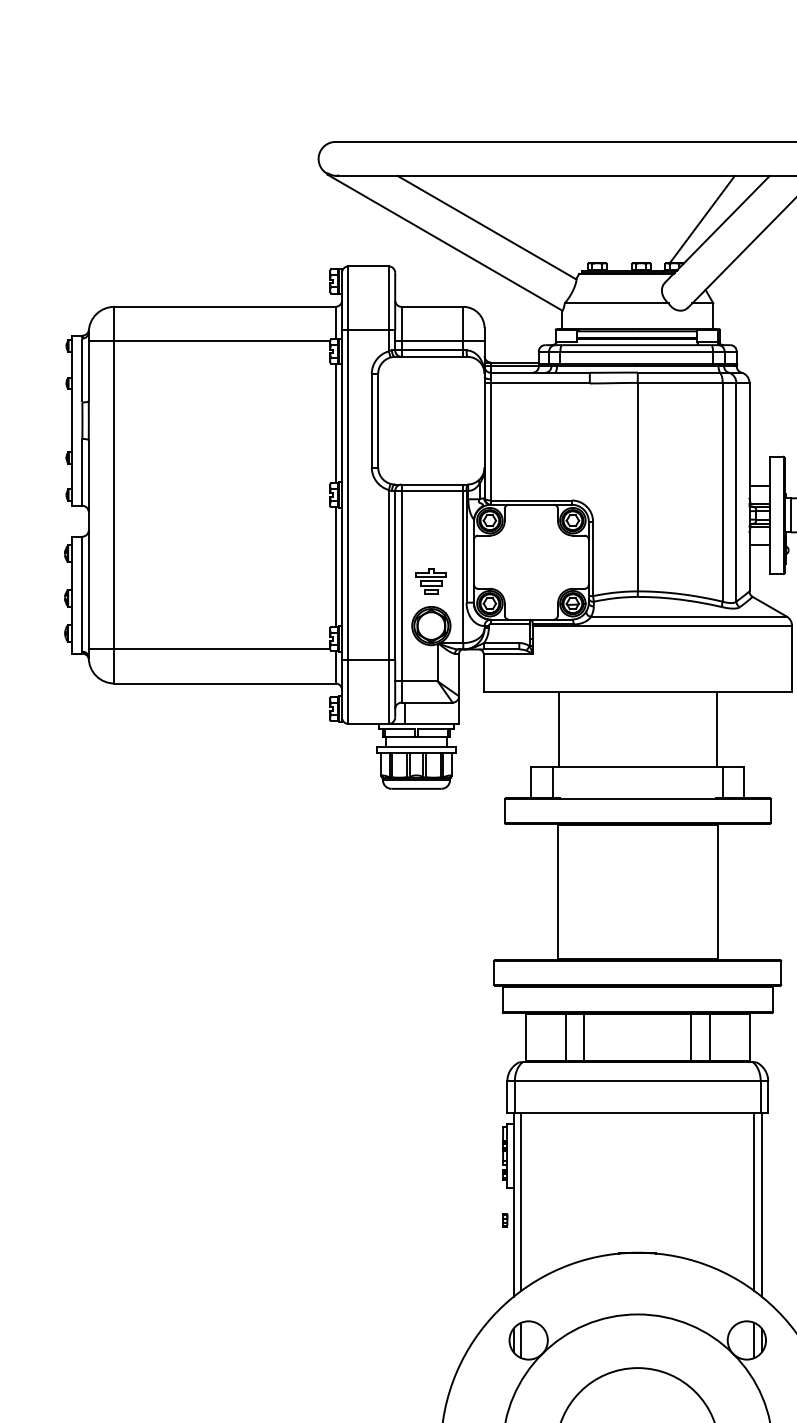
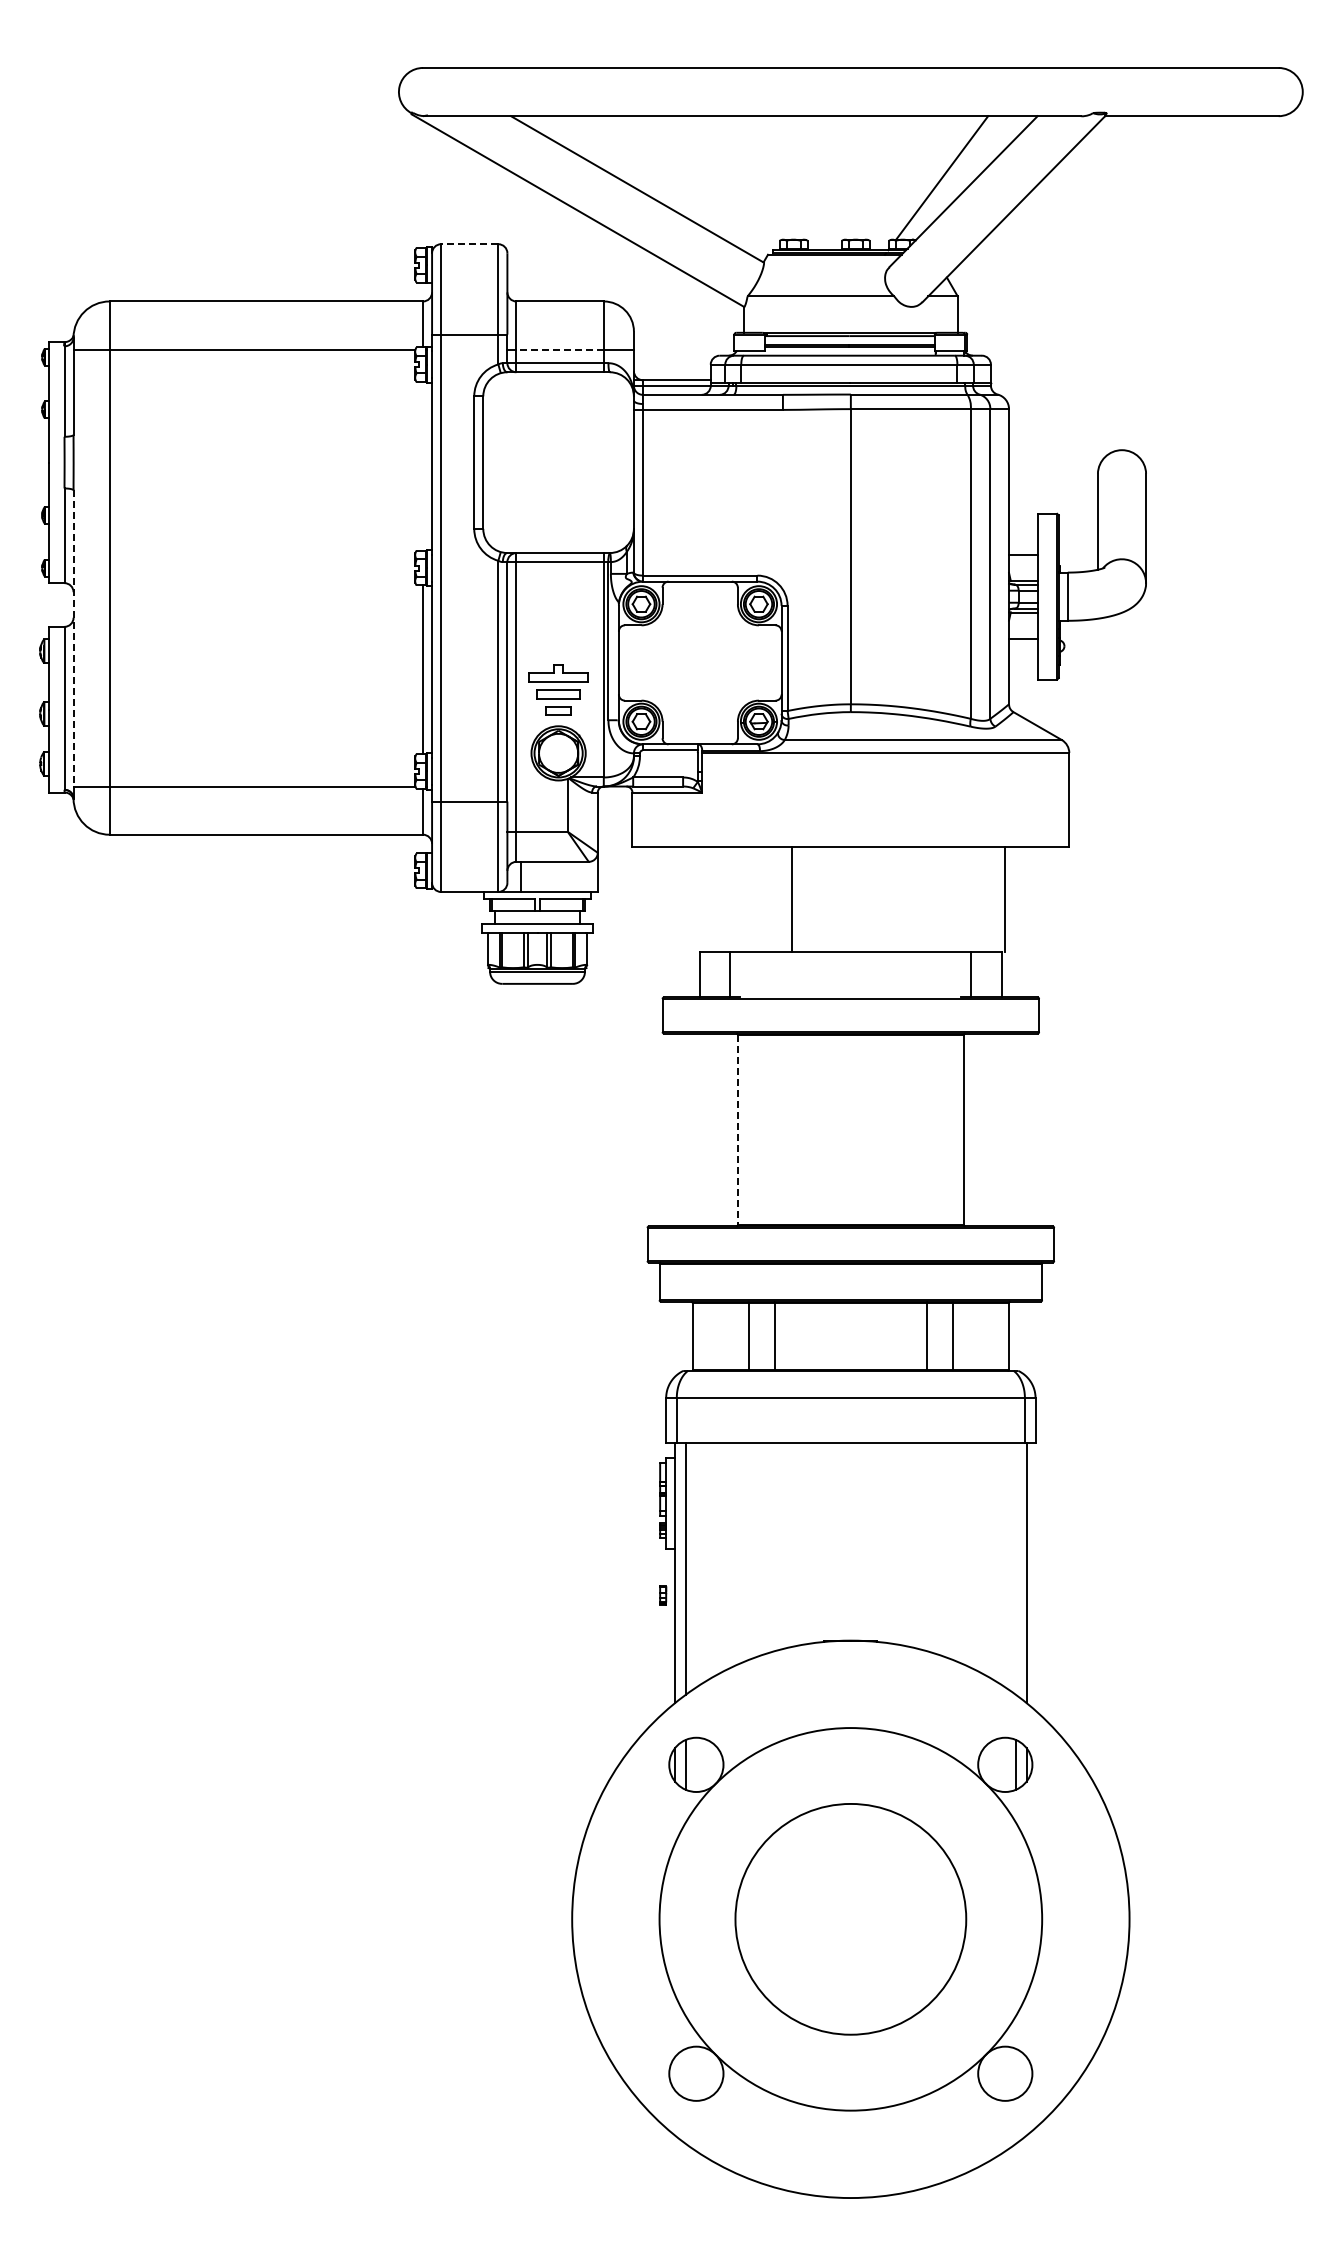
line: (368, 266) -> (469, 244), solid -> dashed
line: (432, 340) -> (560, 349), solid -> dashed
line: (335, 423) -> (423, 466), removed
line: (88, 544) -> (73, 638), solid -> dashed
part: (431, 580) -> (558, 689), size x1.4
line: (559, 729) -> (792, 899), moved
line: (716, 729) -> (1005, 899), moved
line: (557, 891) -> (737, 1129), solid -> dashed
line: (754, 1201) -> (1015, 1568), removed

